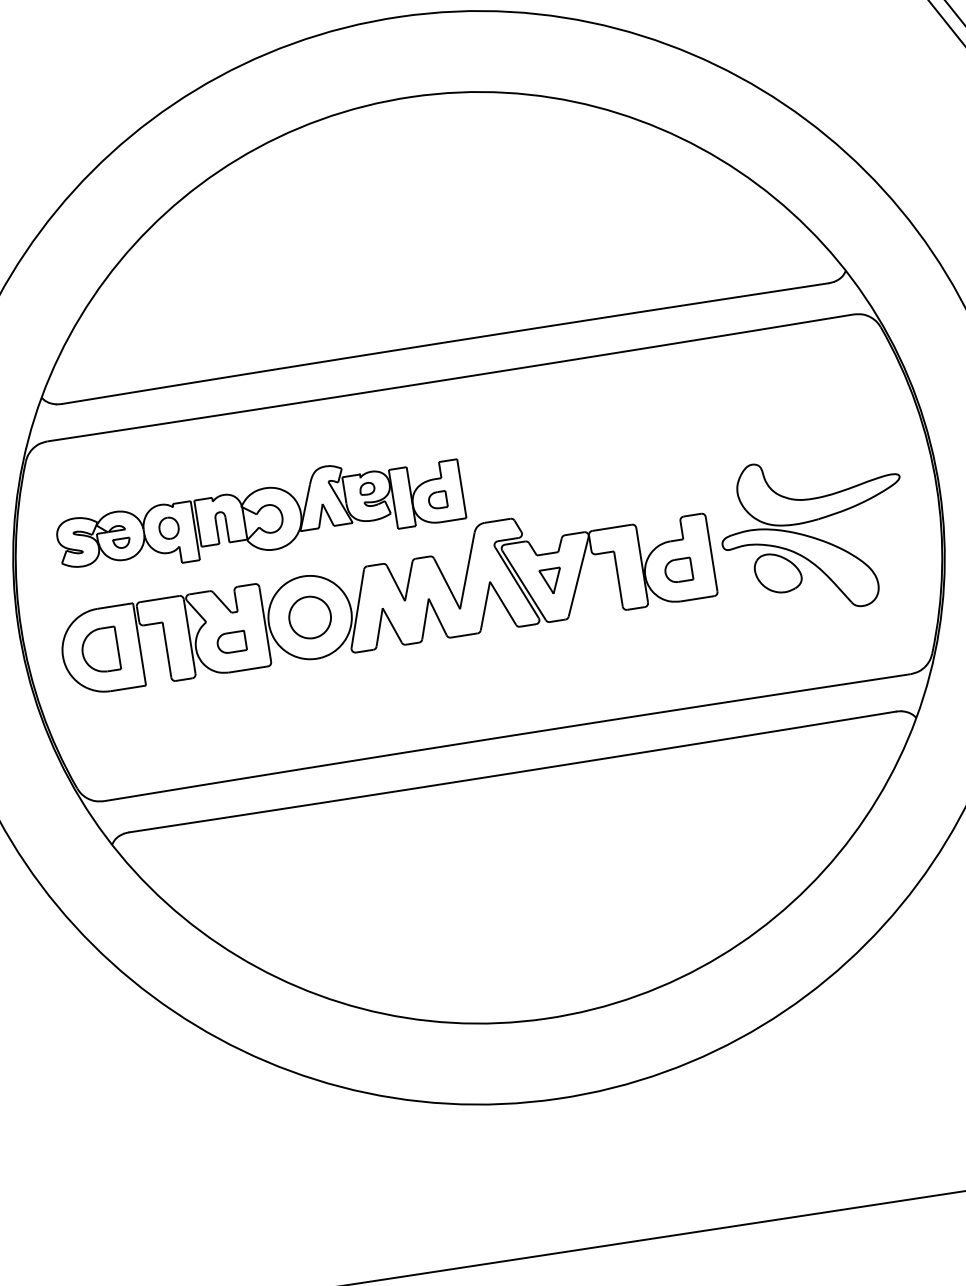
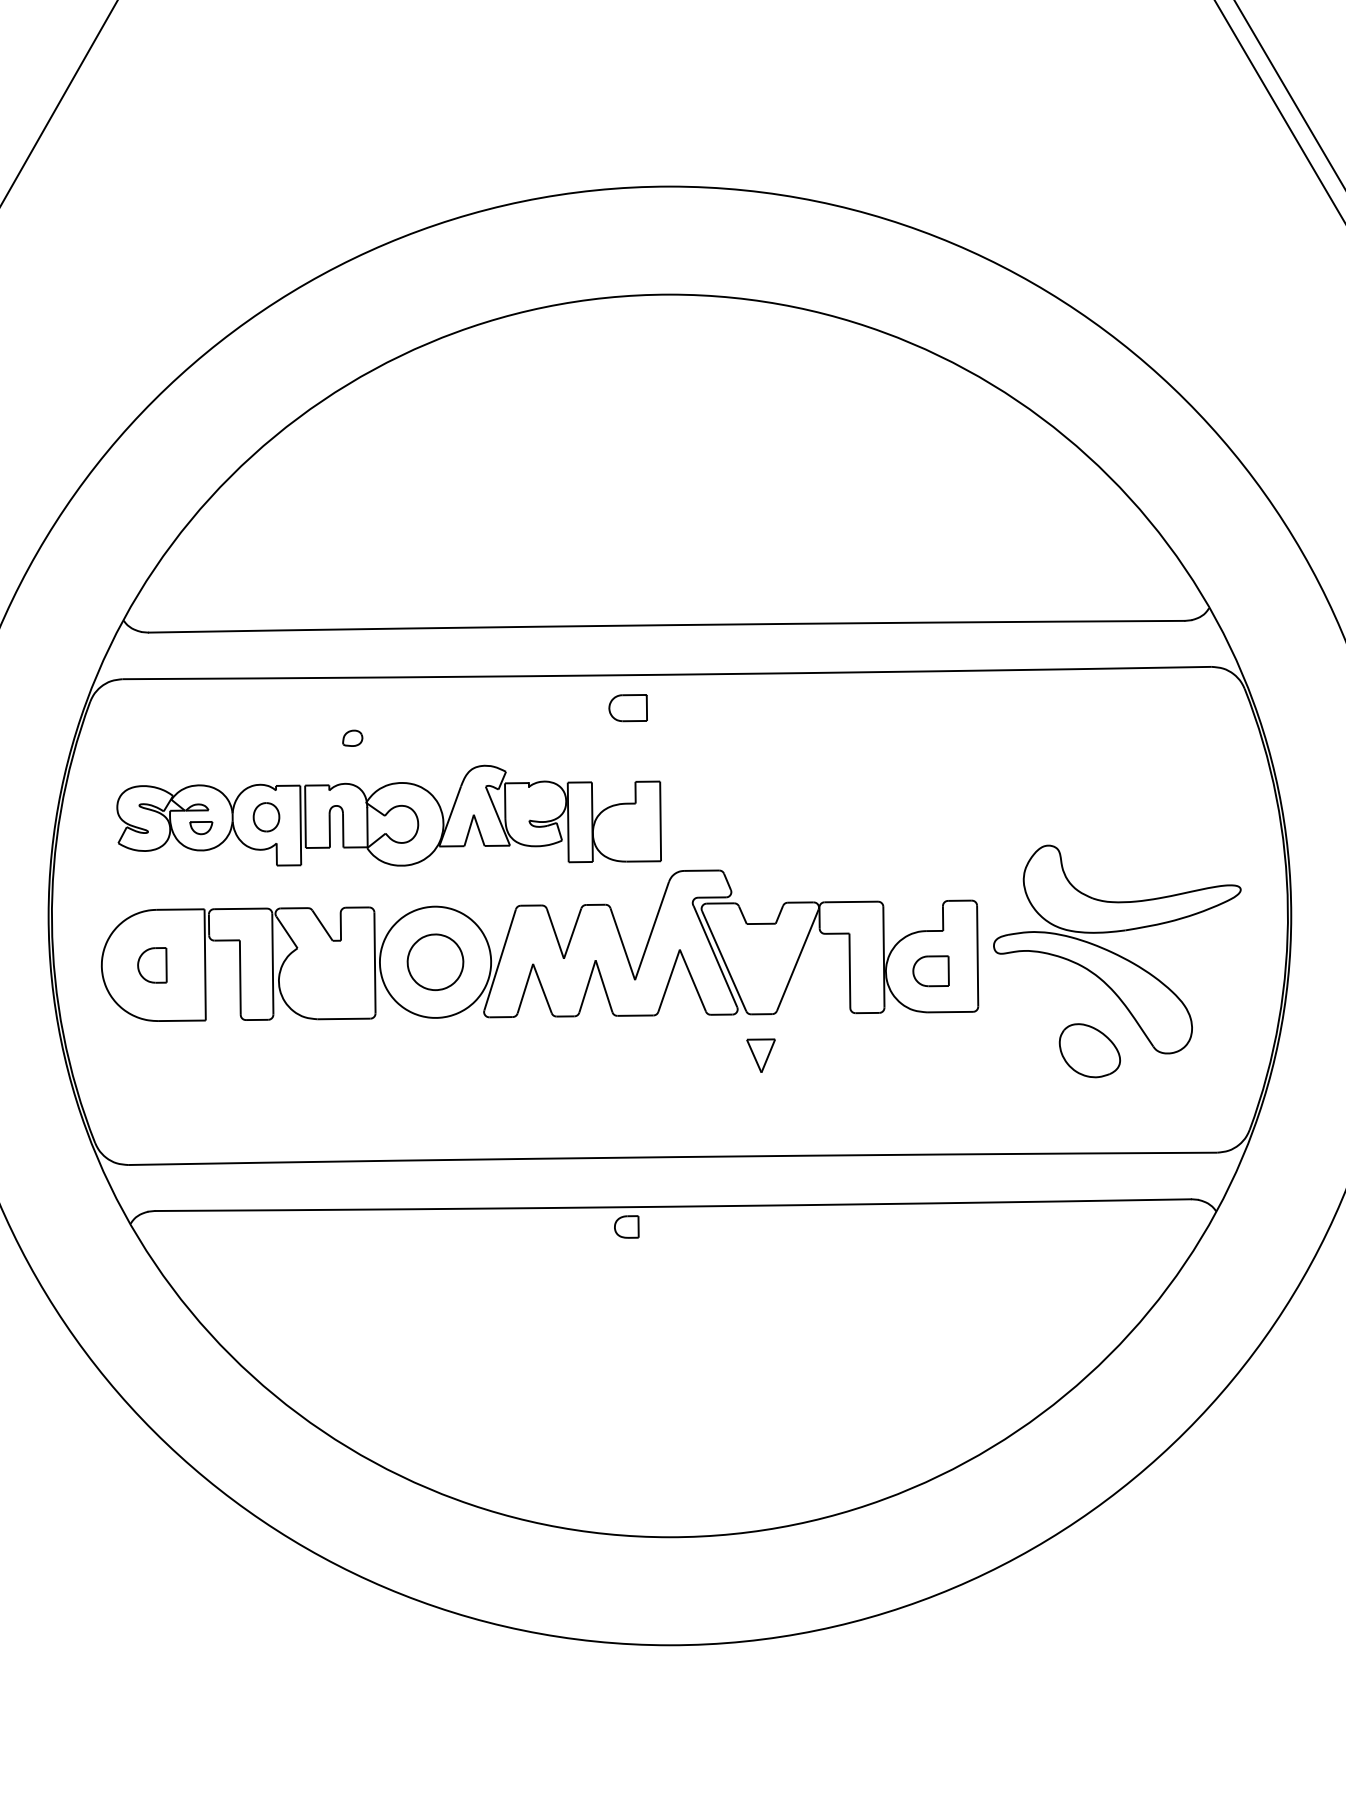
part: (367, 488) -> (352, 737), moved
part: (437, 499) -> (626, 1226), moved
part: (777, 572) -> (1089, 1050), moved
part: (550, 581) -> (760, 1055), moved
part: (231, 642) -> (627, 708), moved
part: (100, 650) -> (152, 965), size x0.6

